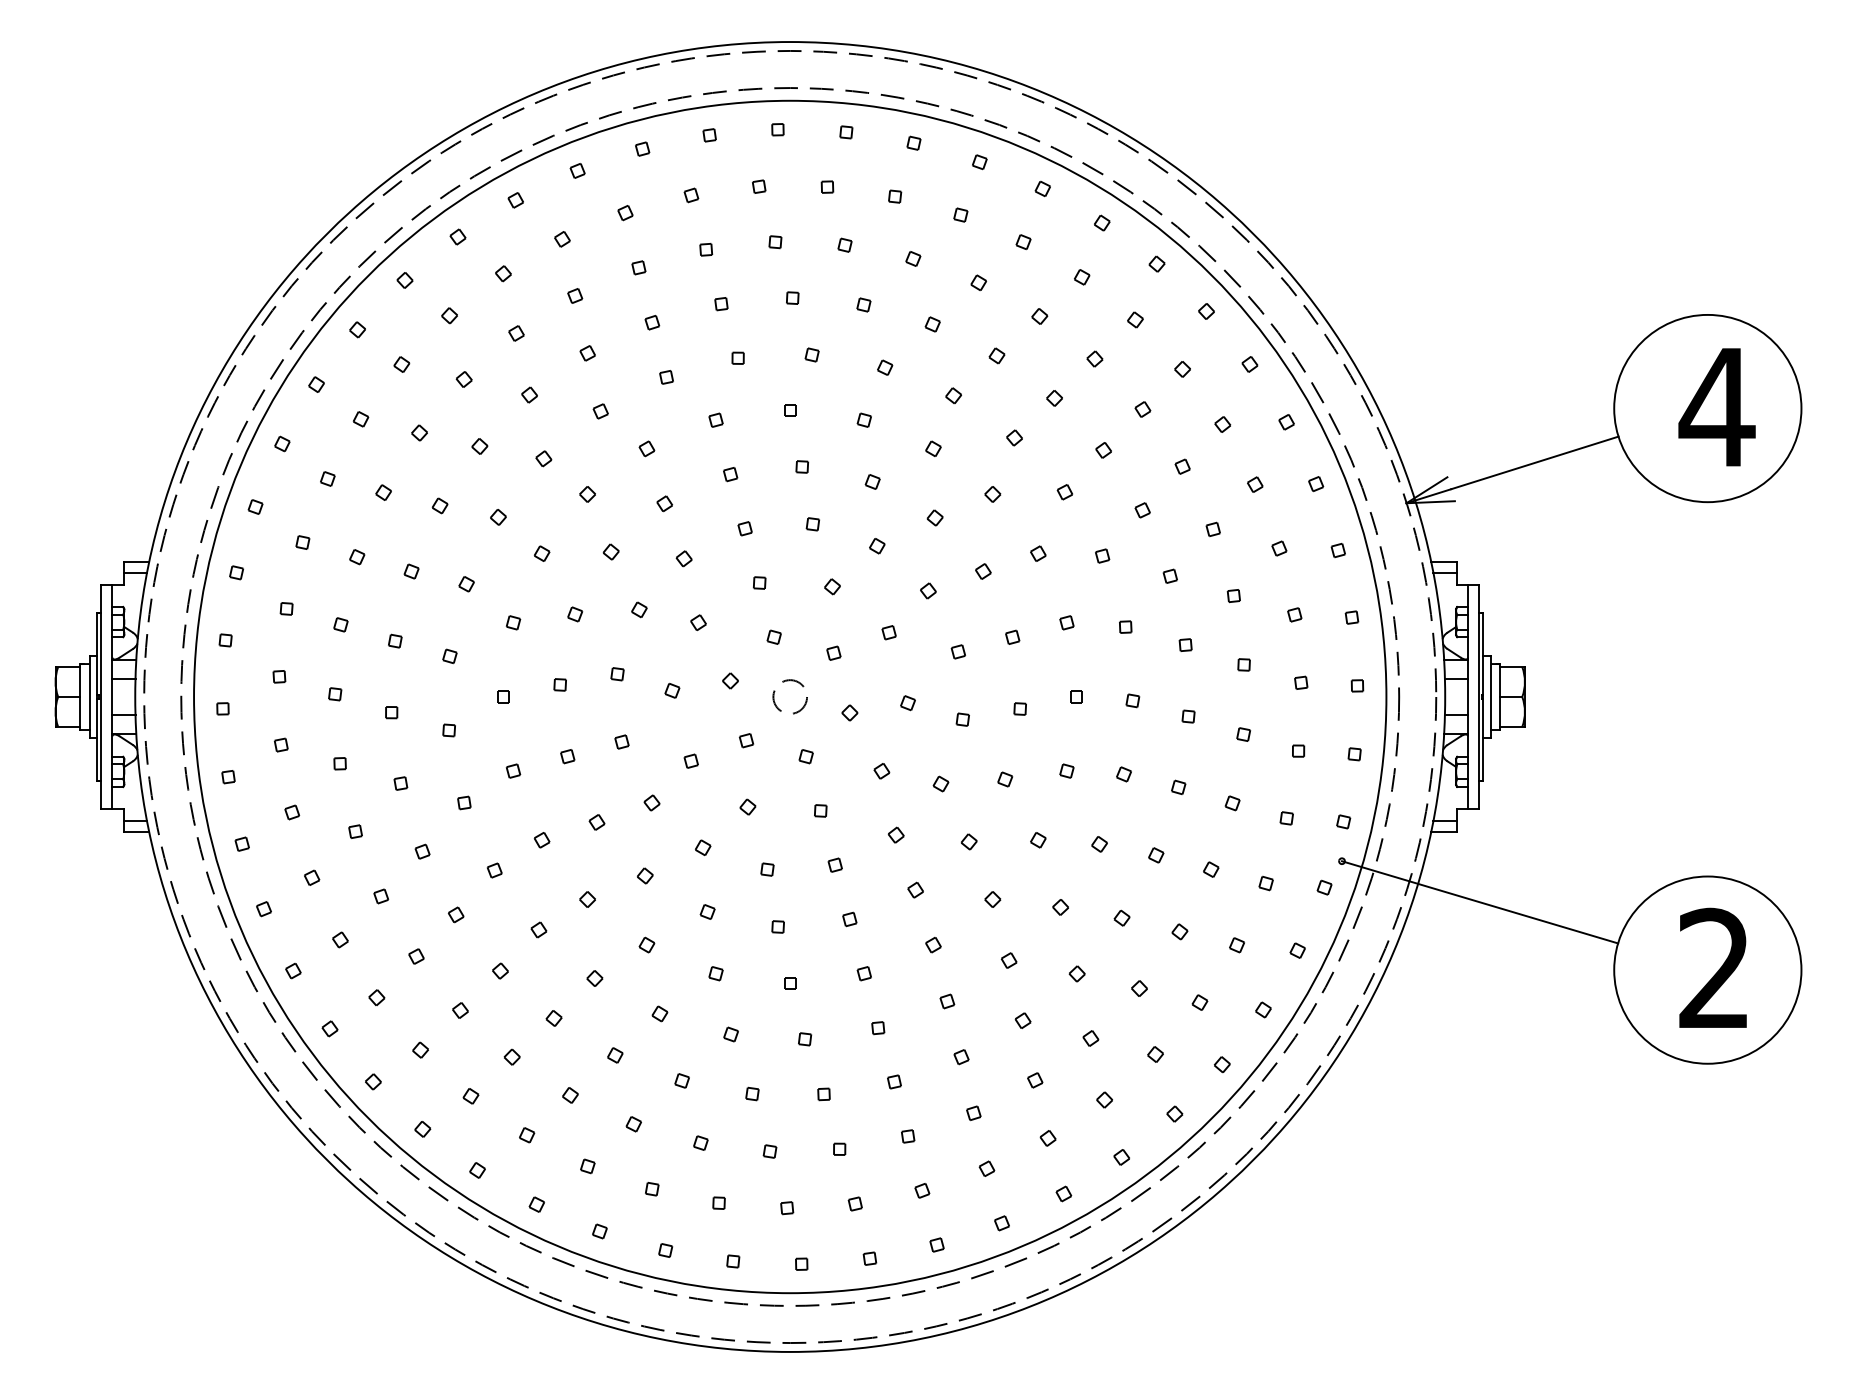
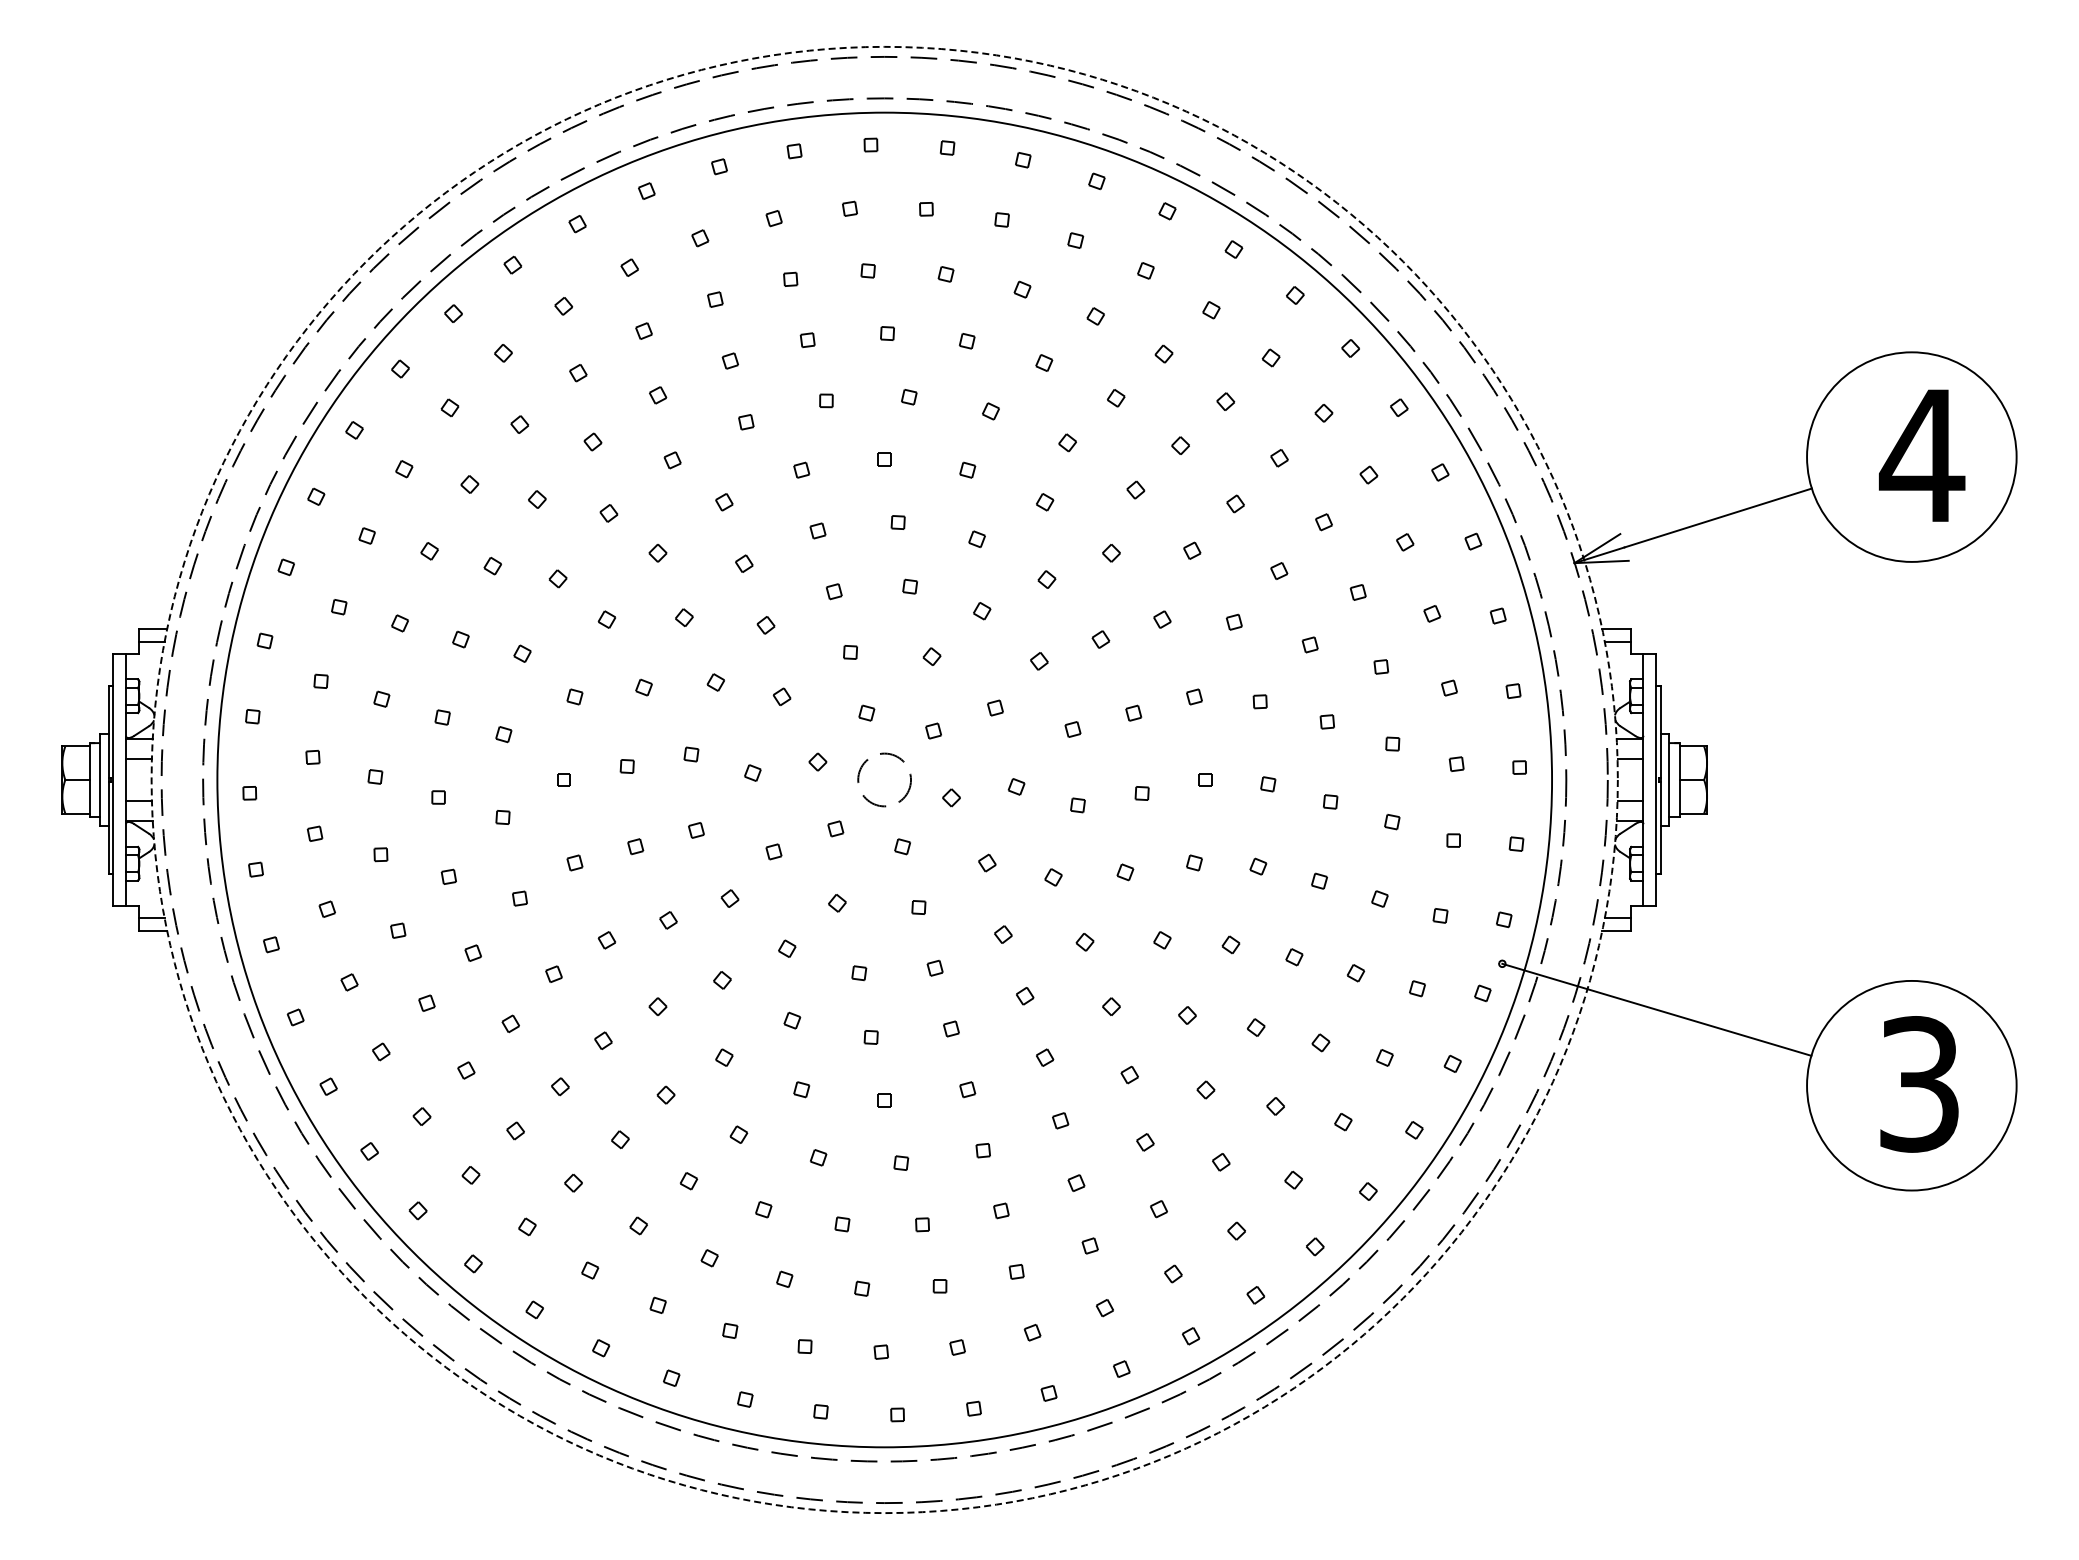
circle: (790, 696) -> (884, 779), size x1.4
circle: (790, 696) -> (884, 779), solid -> dashed
text: (1714, 969) -> (1919, 1084), 2 -> 3

